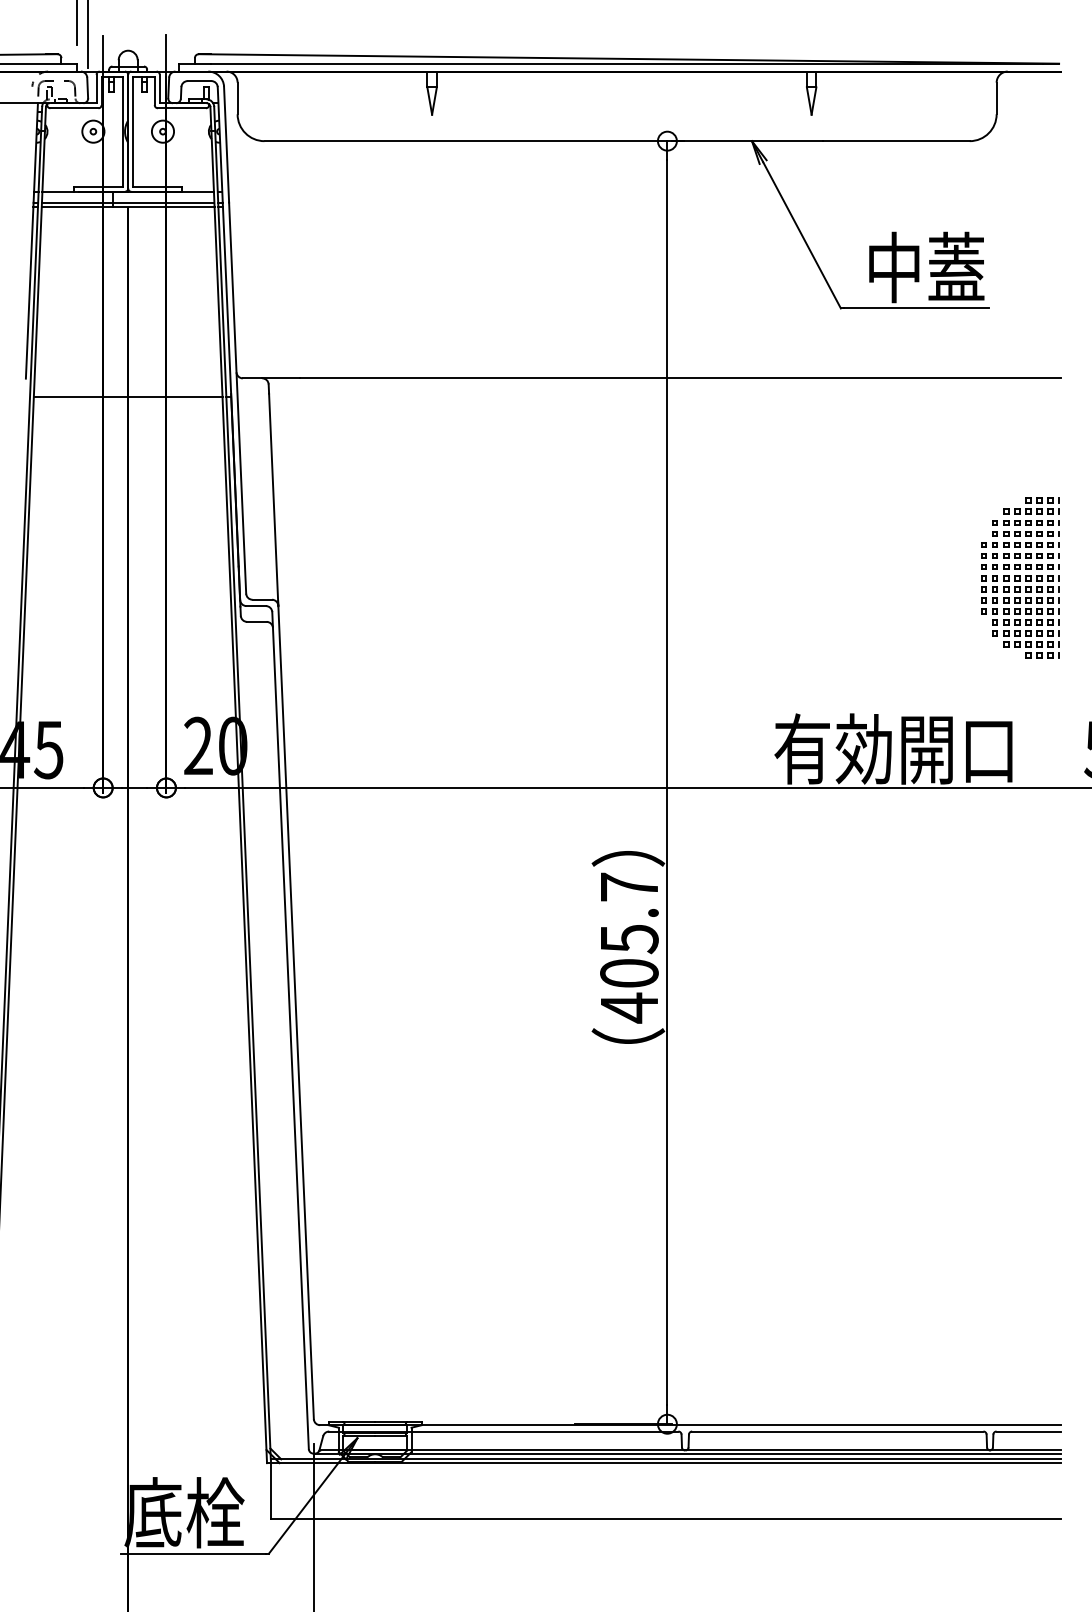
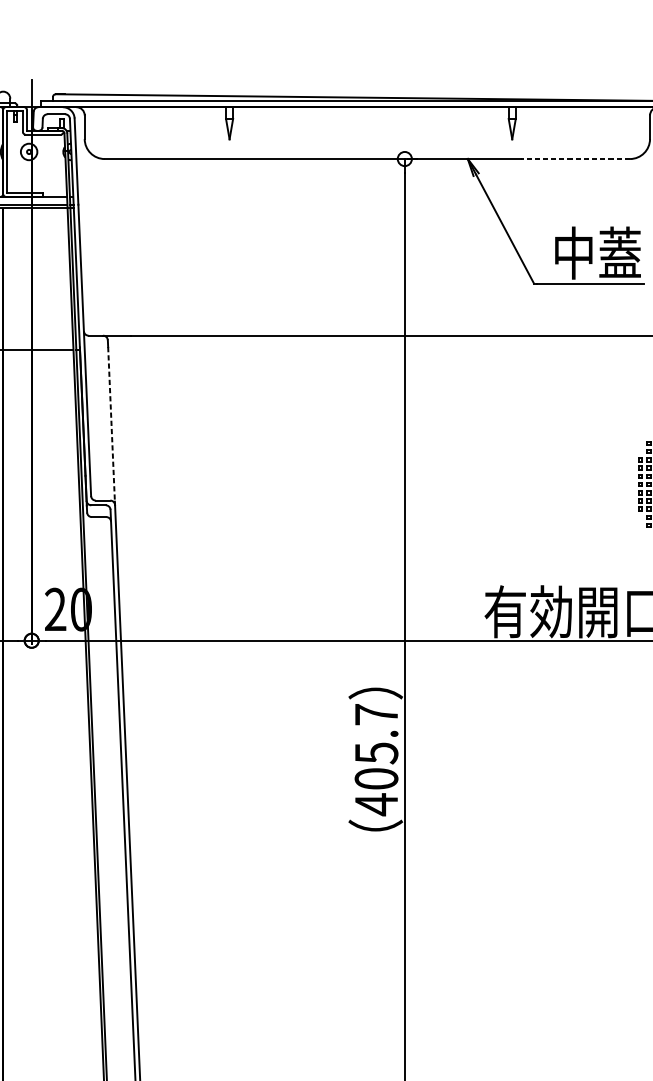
line: (896, 141) -> (575, 159), solid -> dashed
line: (273, 500) -> (111, 426), solid -> dashed

